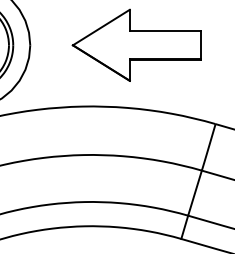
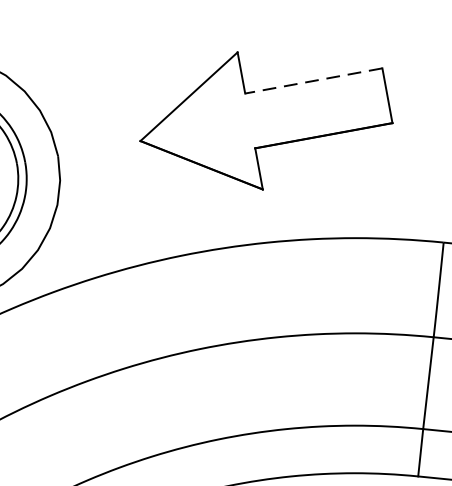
line: (165, 31) -> (314, 81), solid -> dashed

